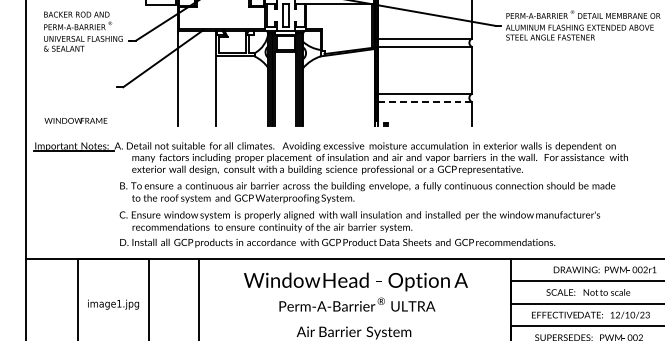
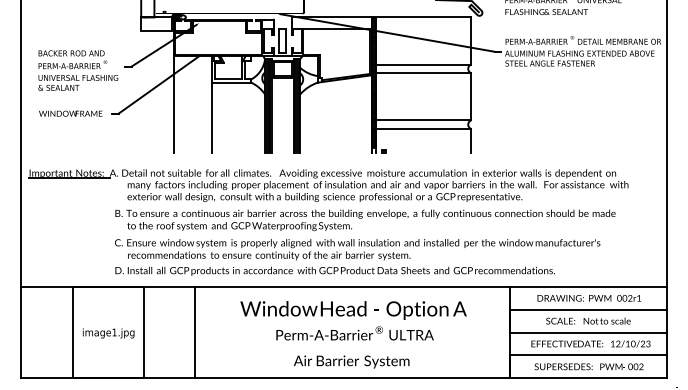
text: (83, 31) -> (78, 70), moved
line: (423, 101) -> (421, 128), dashed -> solid
text: (75, 120) -> (70, 113), moved
text: (604, 270) -> (588, 298), moved

